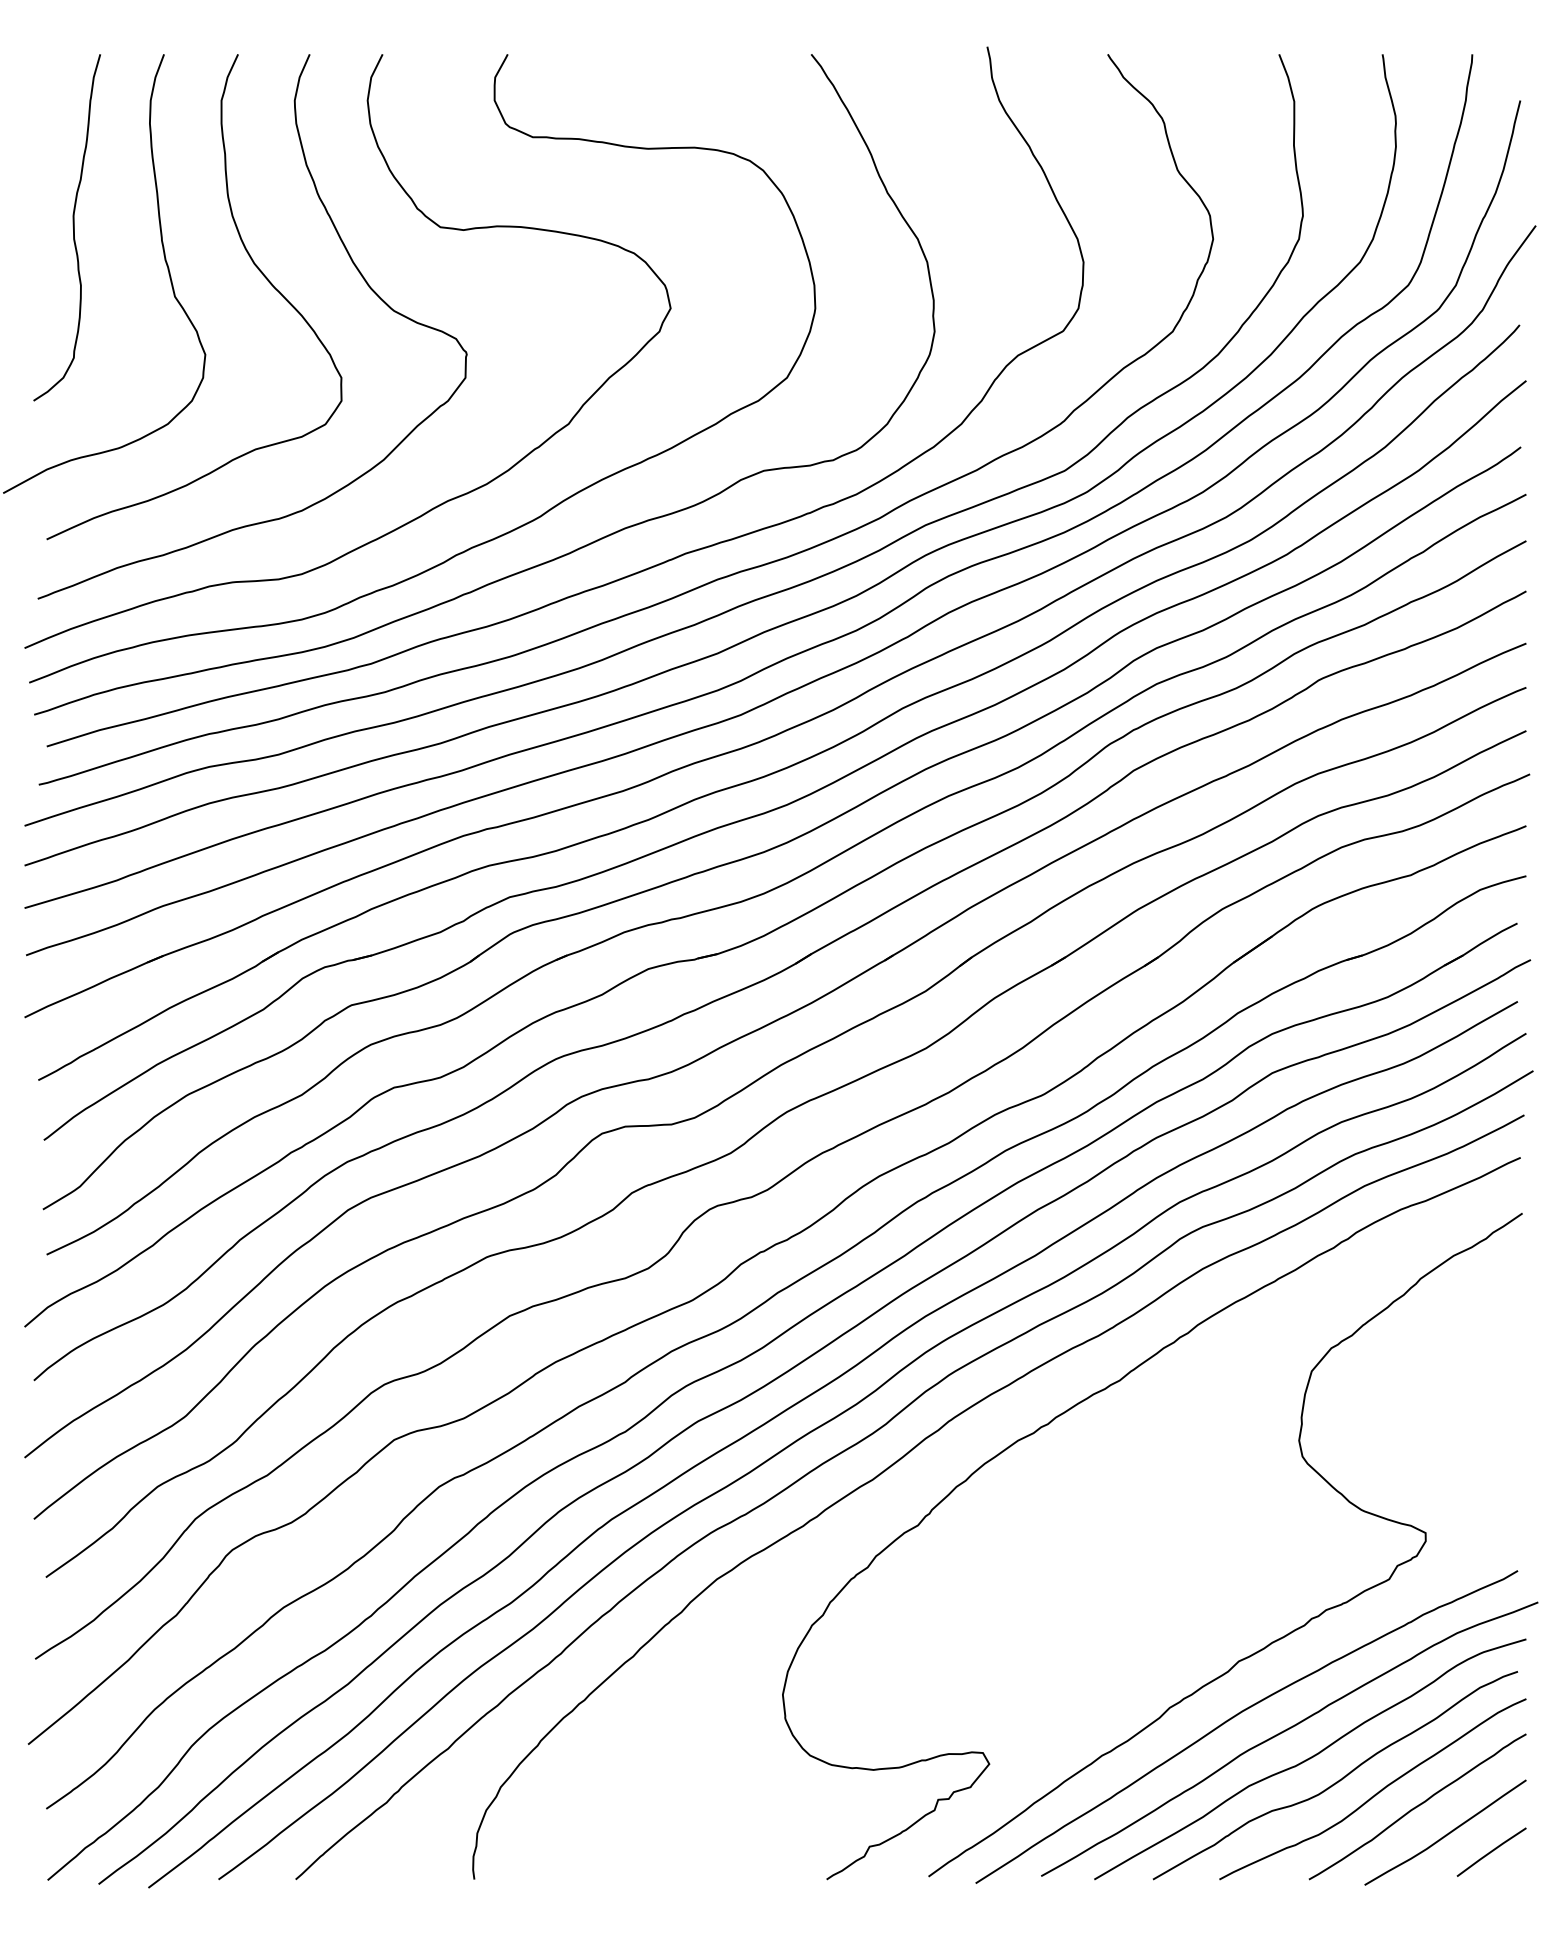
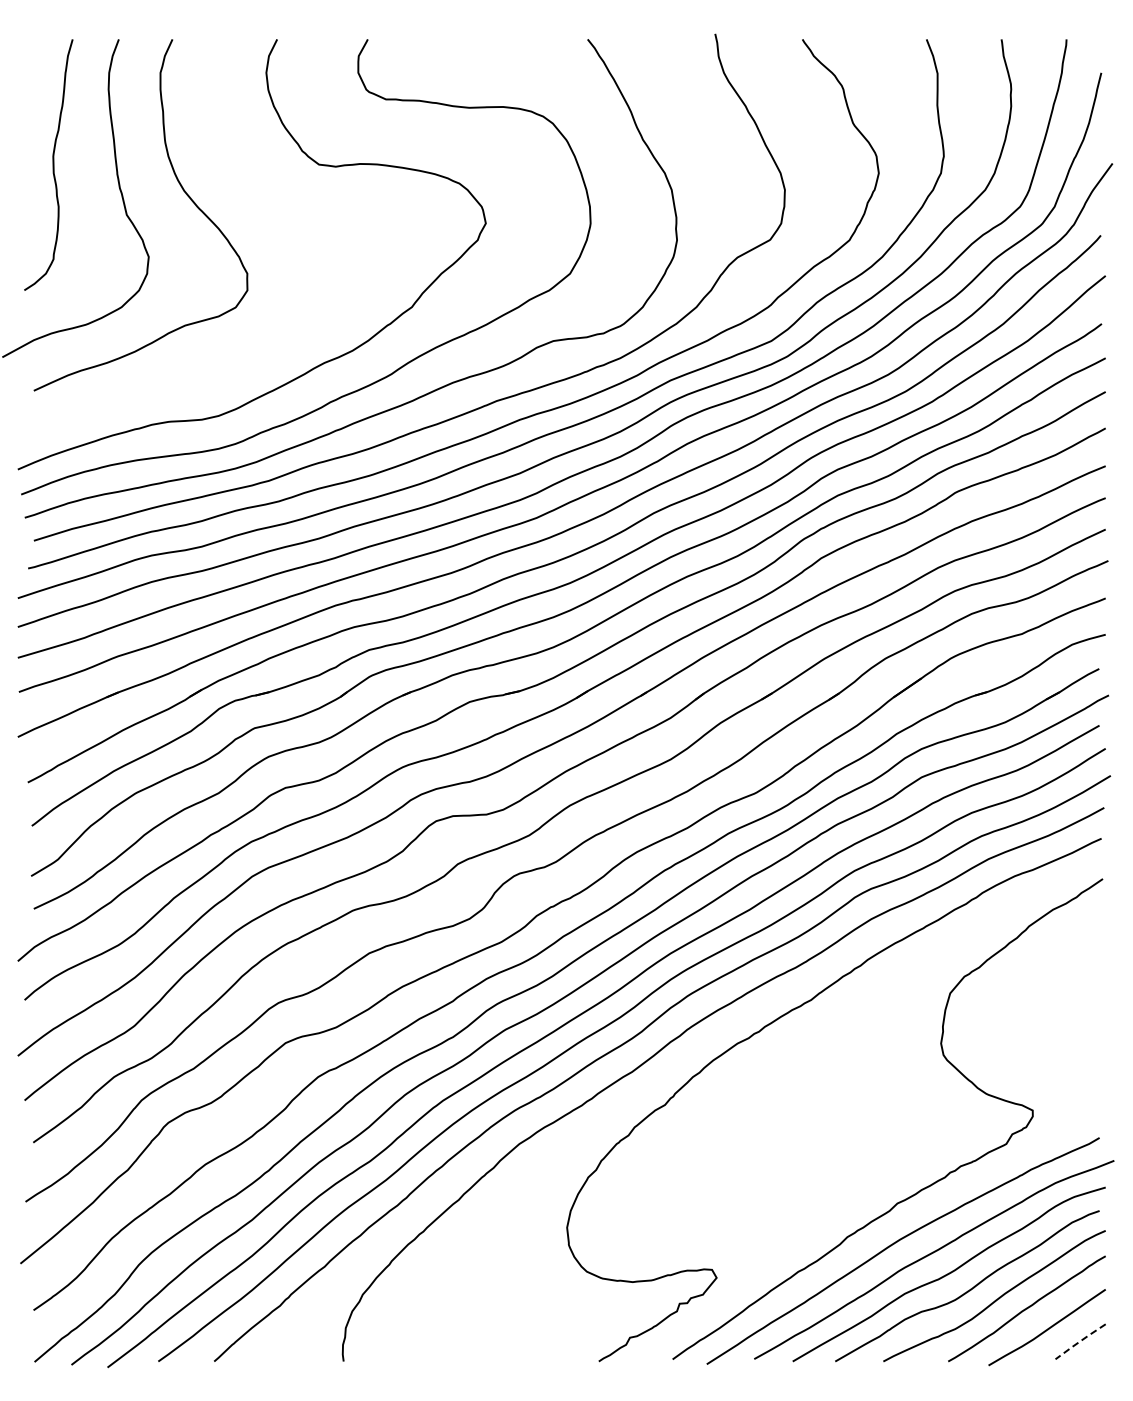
curve: (352, 264) -> (255, 191), removed
line: (1491, 1851) -> (1080, 1341), solid -> dashed

